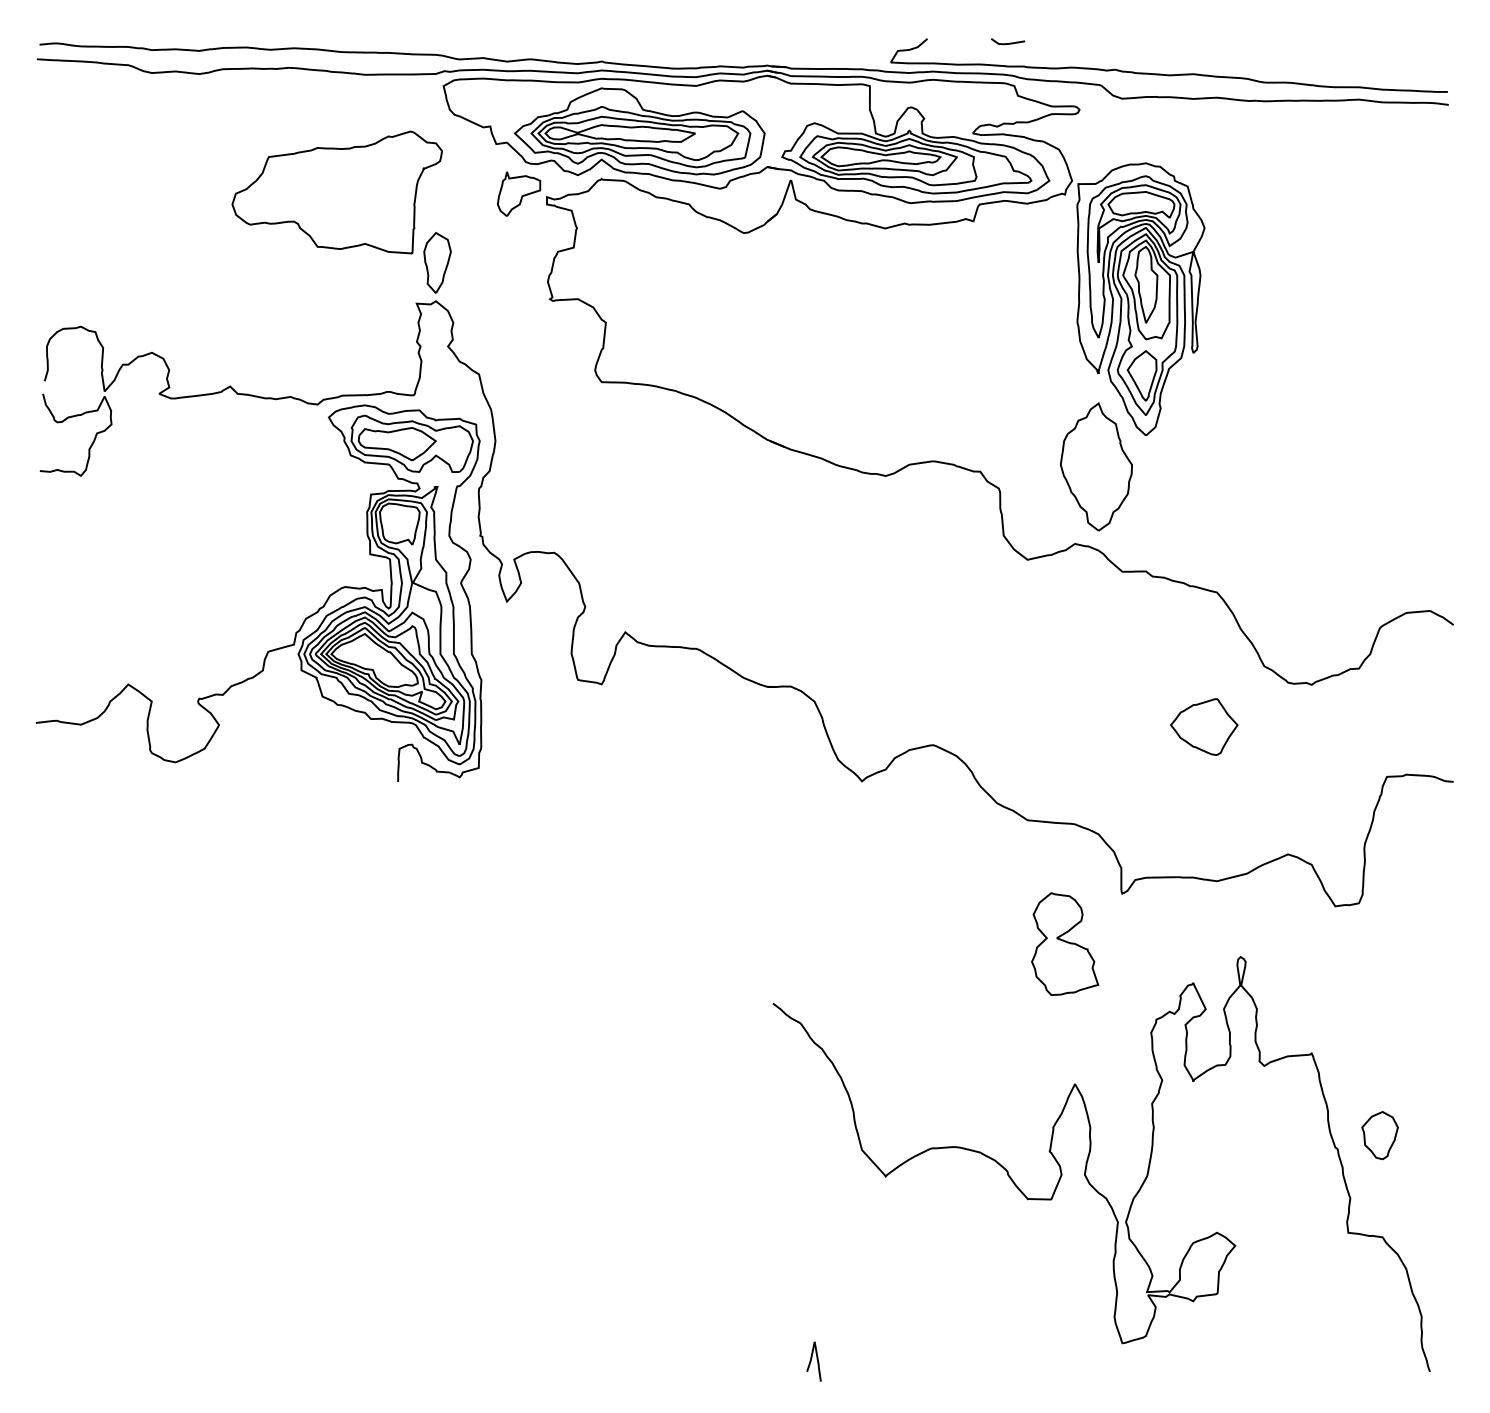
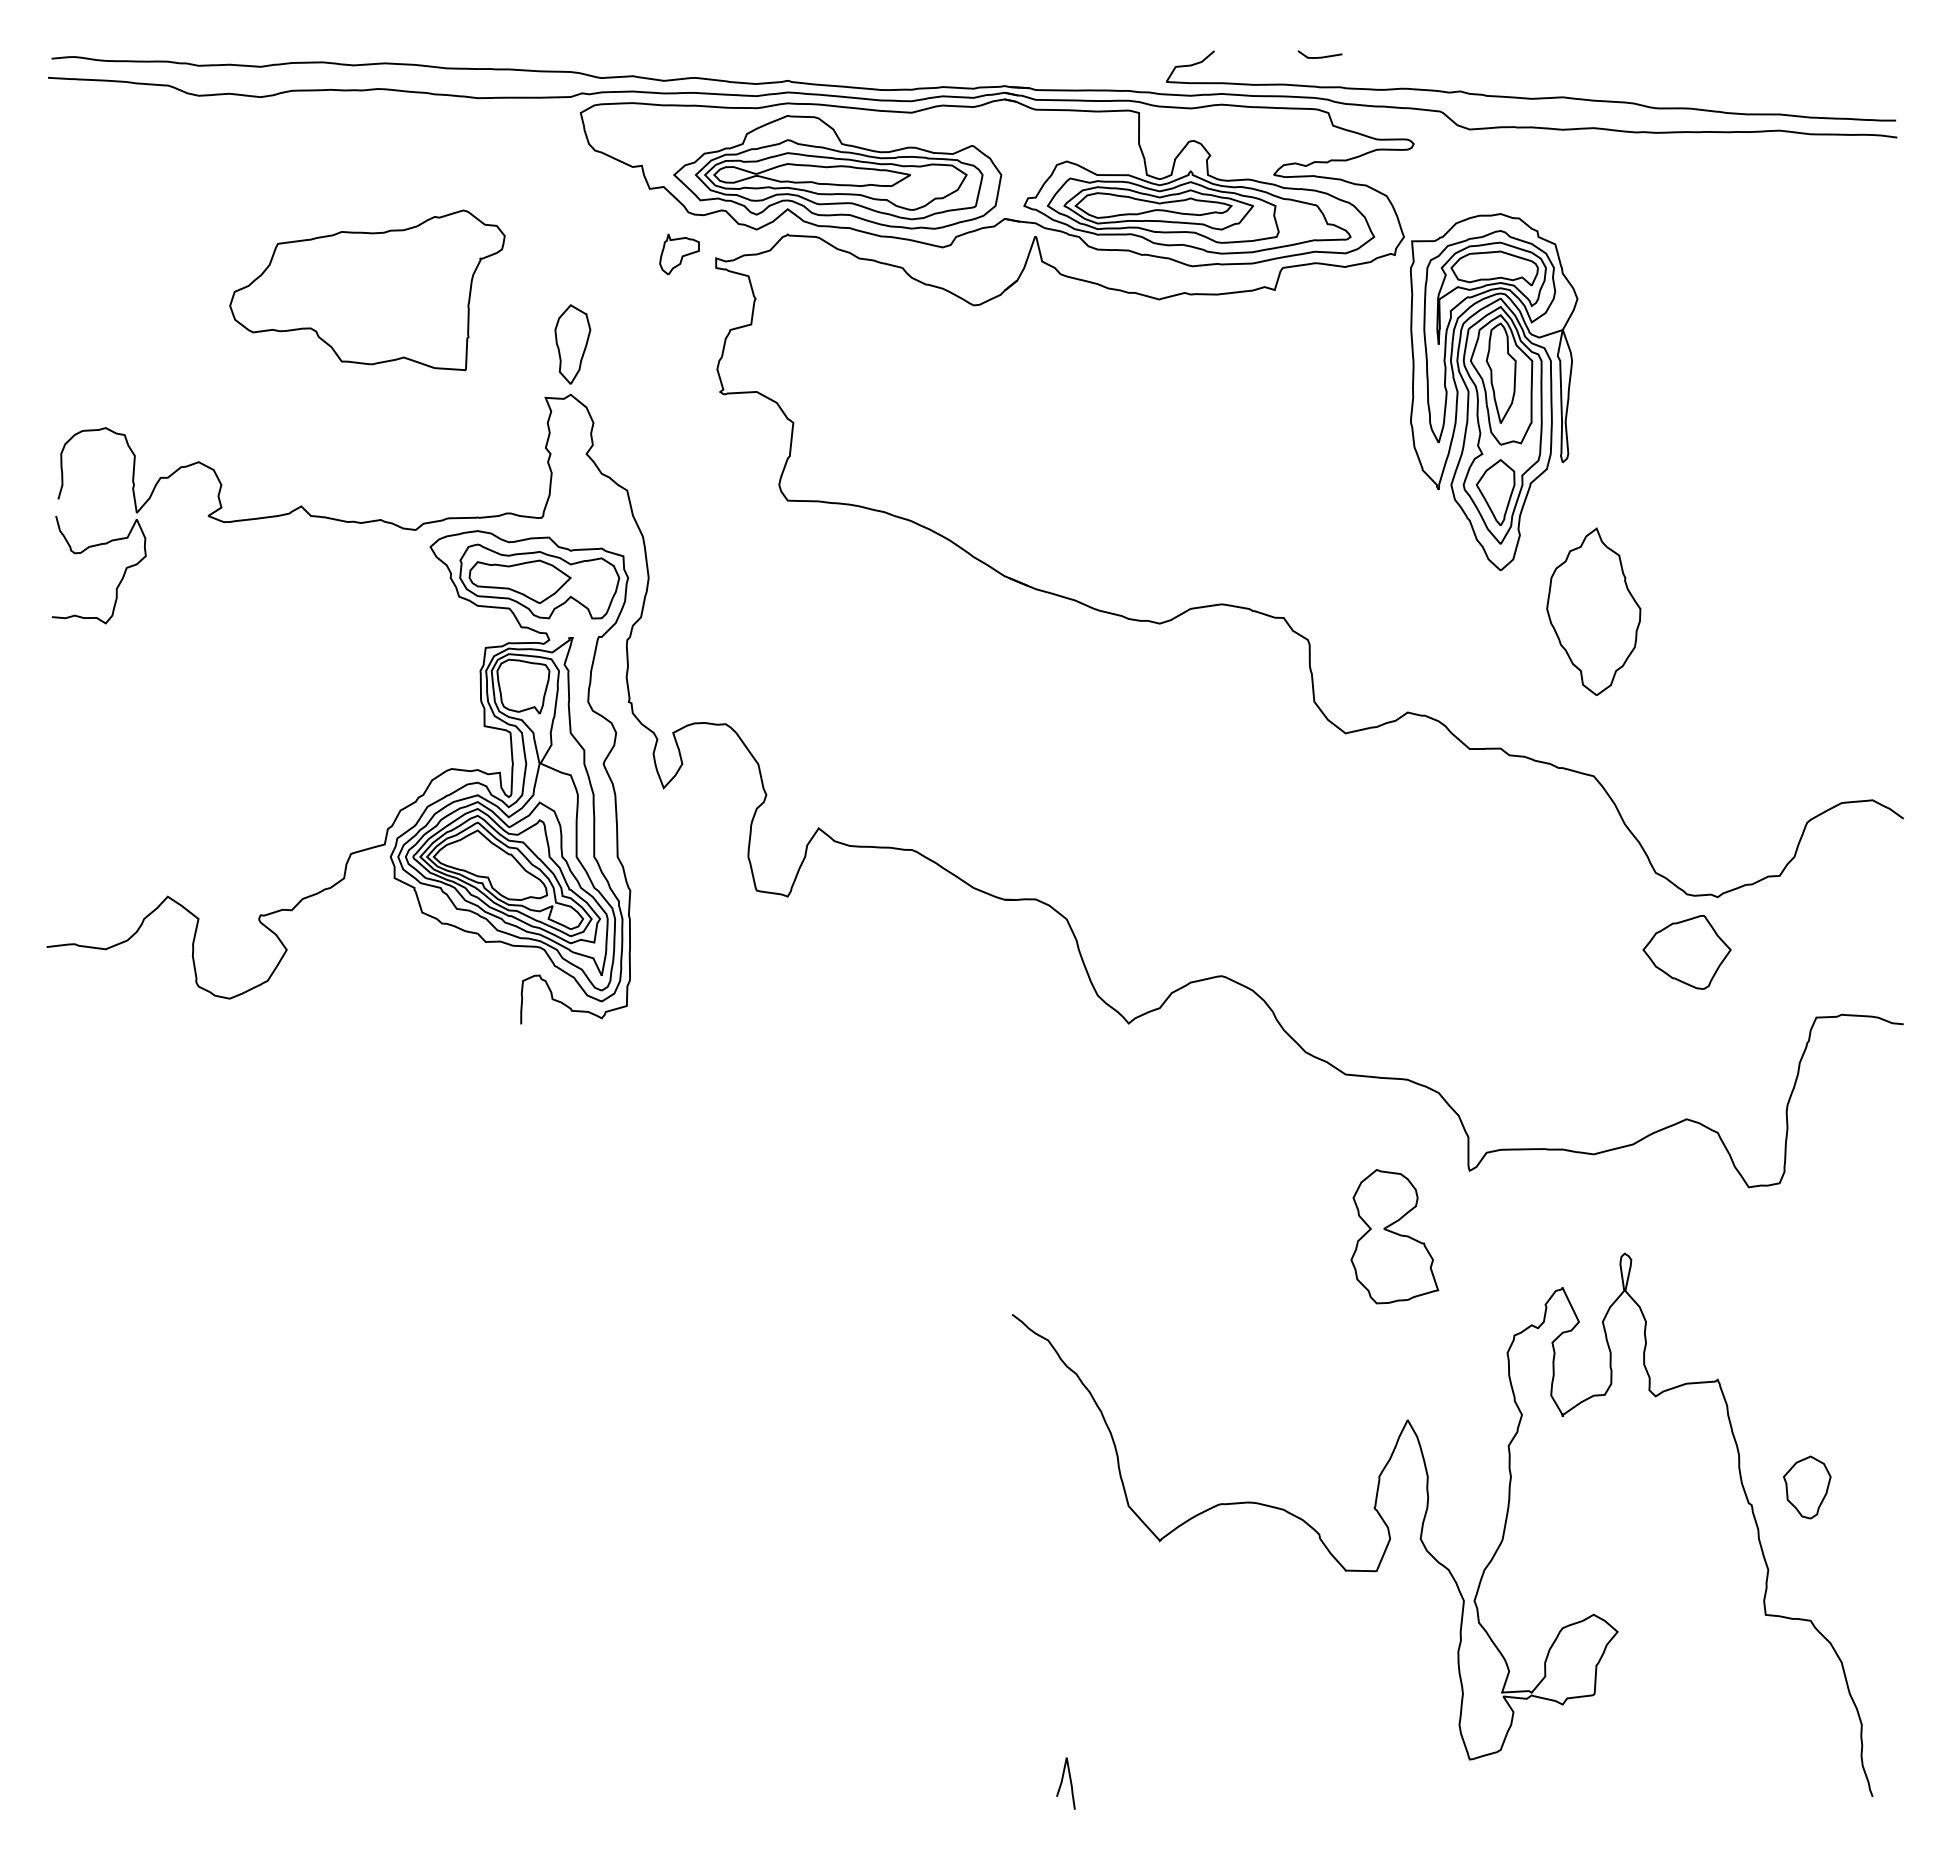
part: (337, 192) -> (367, 290), moved
part: (519, 194) -> (679, 254), size x0.7
part: (1096, 466) -> (1593, 611), moved
part: (1203, 727) -> (1686, 952), moved

